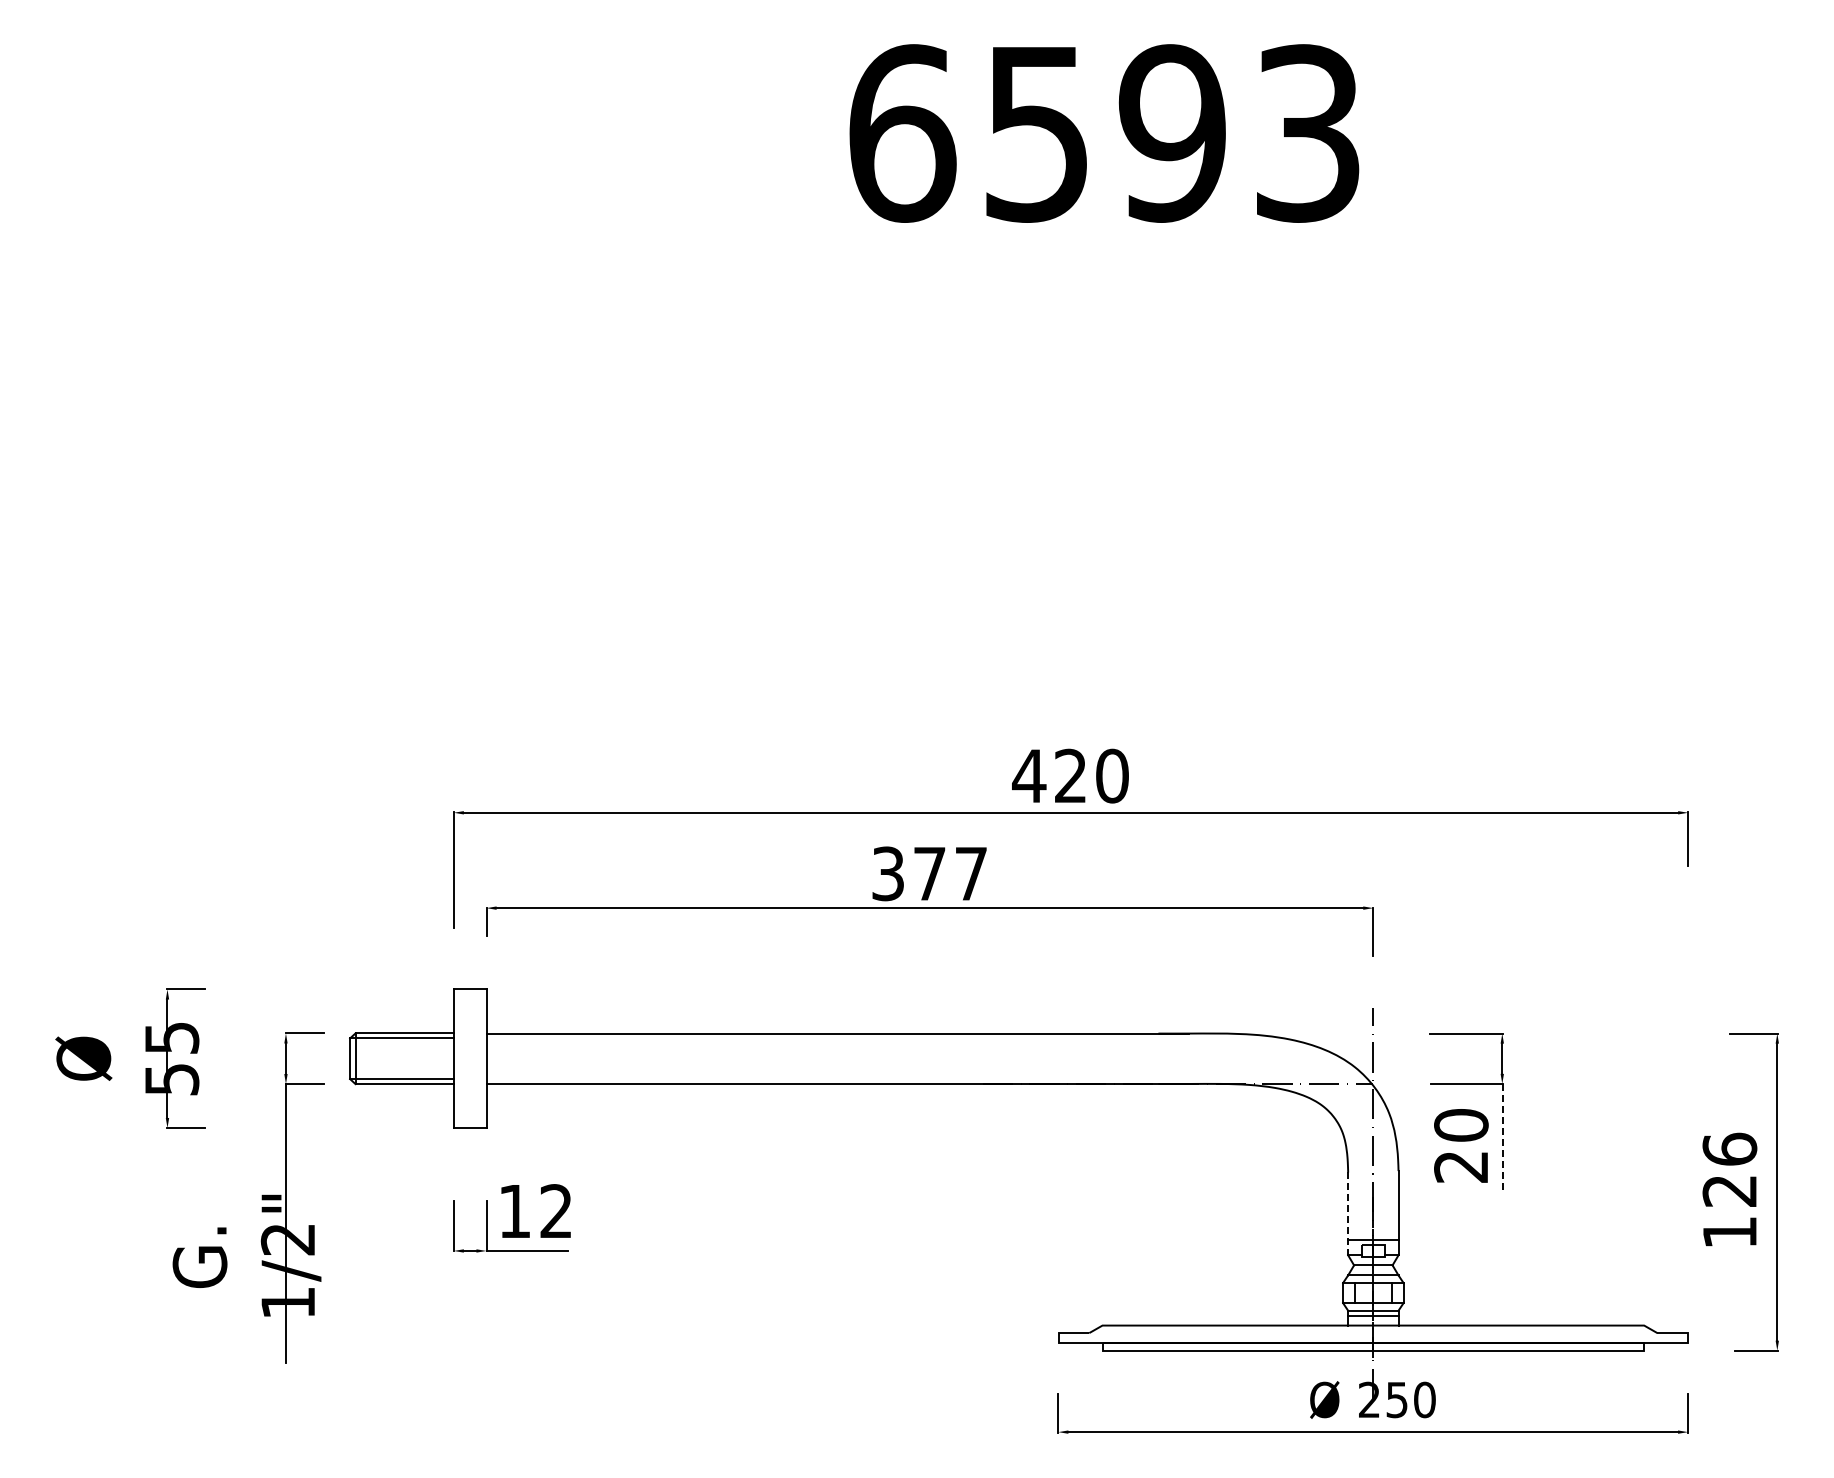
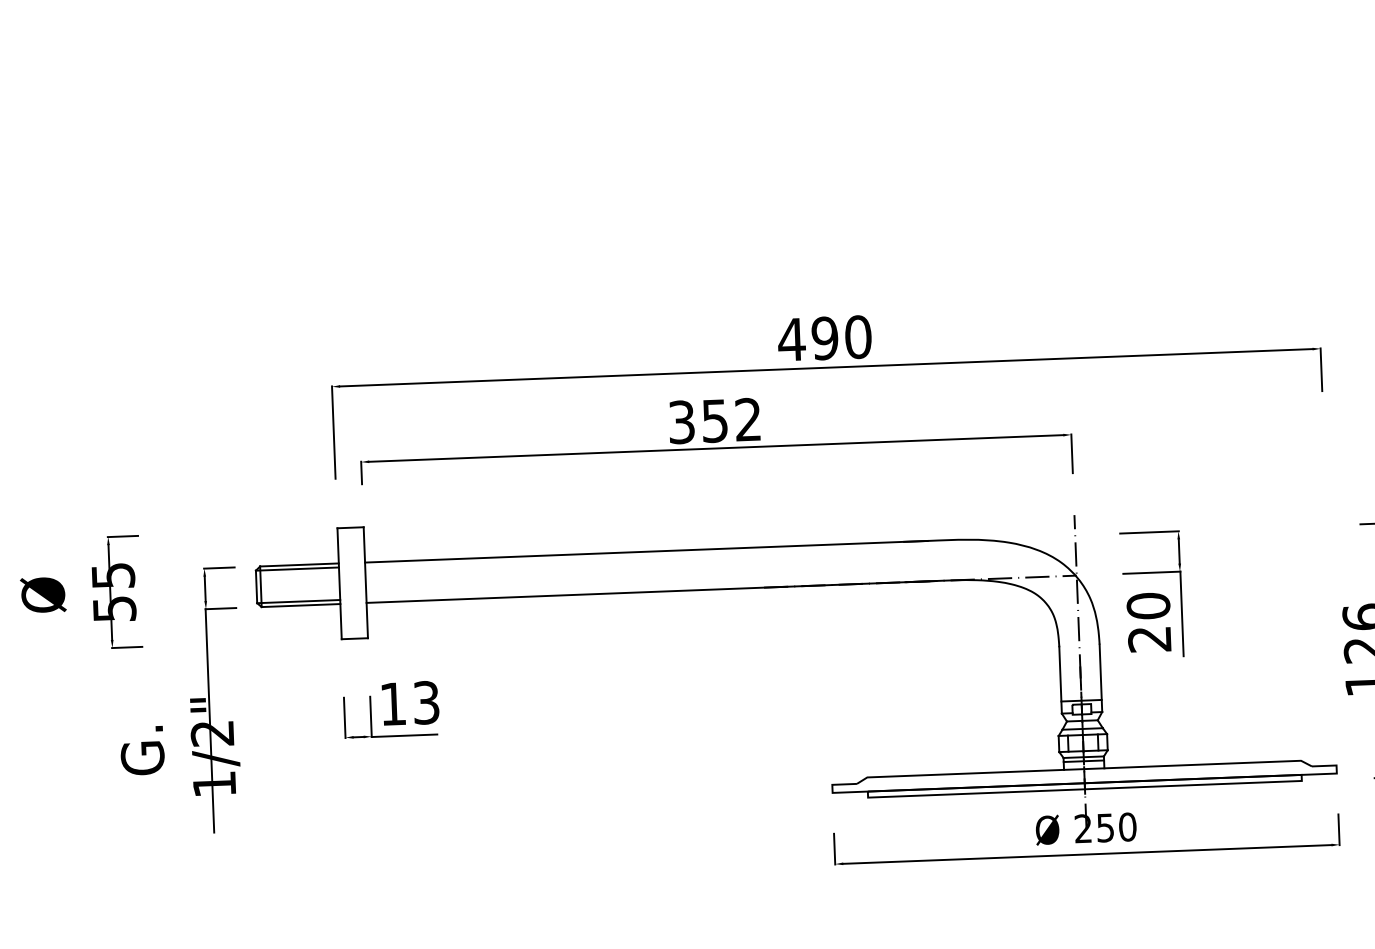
text: (1070, 775) -> (824, 337), 420 -> 490
text: (950, 873) -> (731, 420), 377 -> 352
line: (1502, 1136) -> (1181, 613), dashed -> solid
text: (556, 1211) -> (426, 702), 12 -> 13
line: (1348, 1213) -> (1060, 680), dashed -> solid

